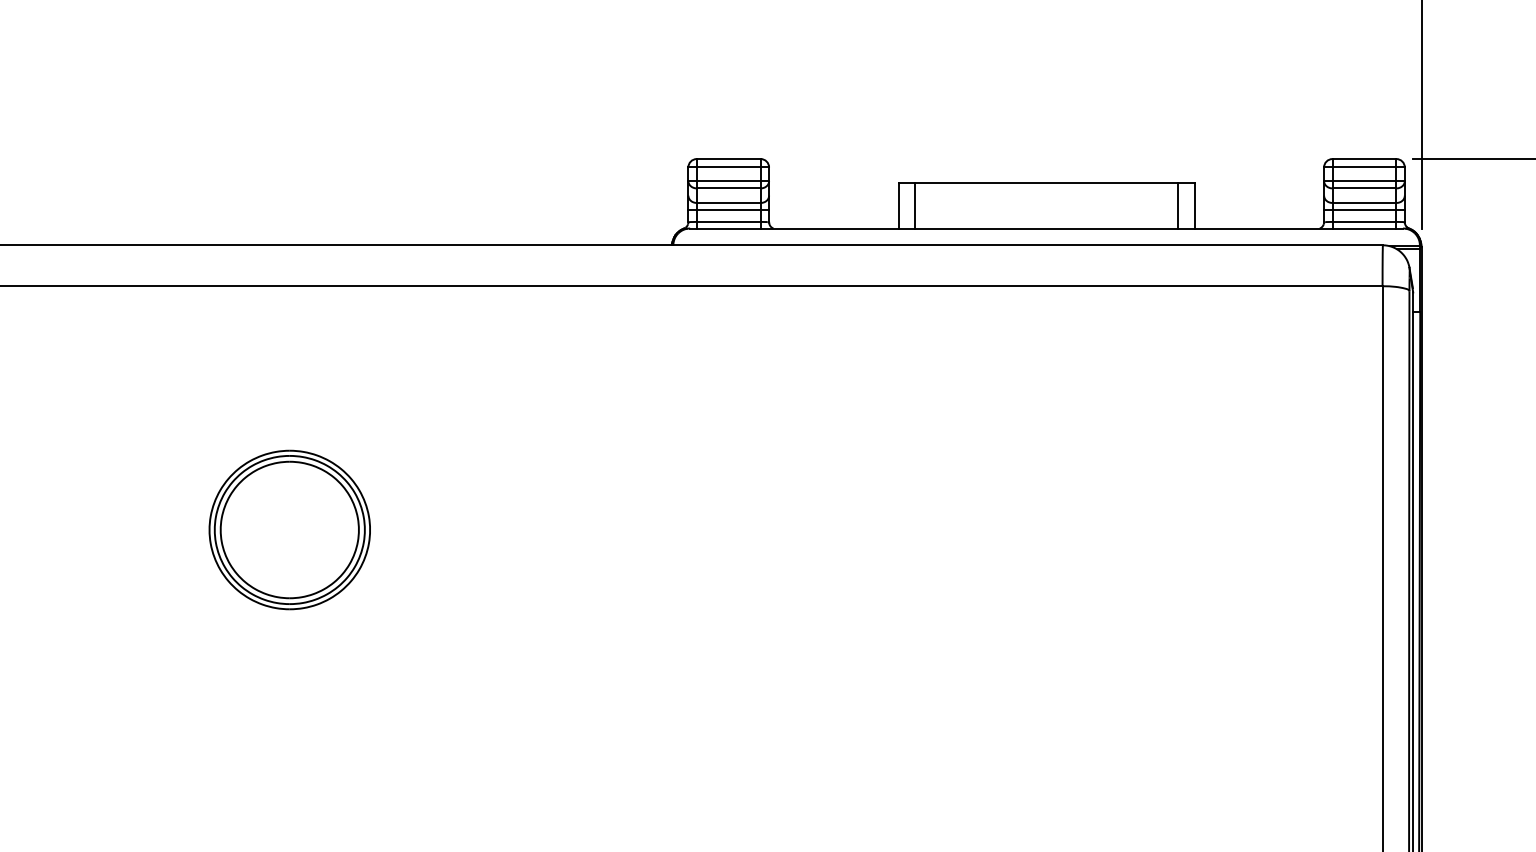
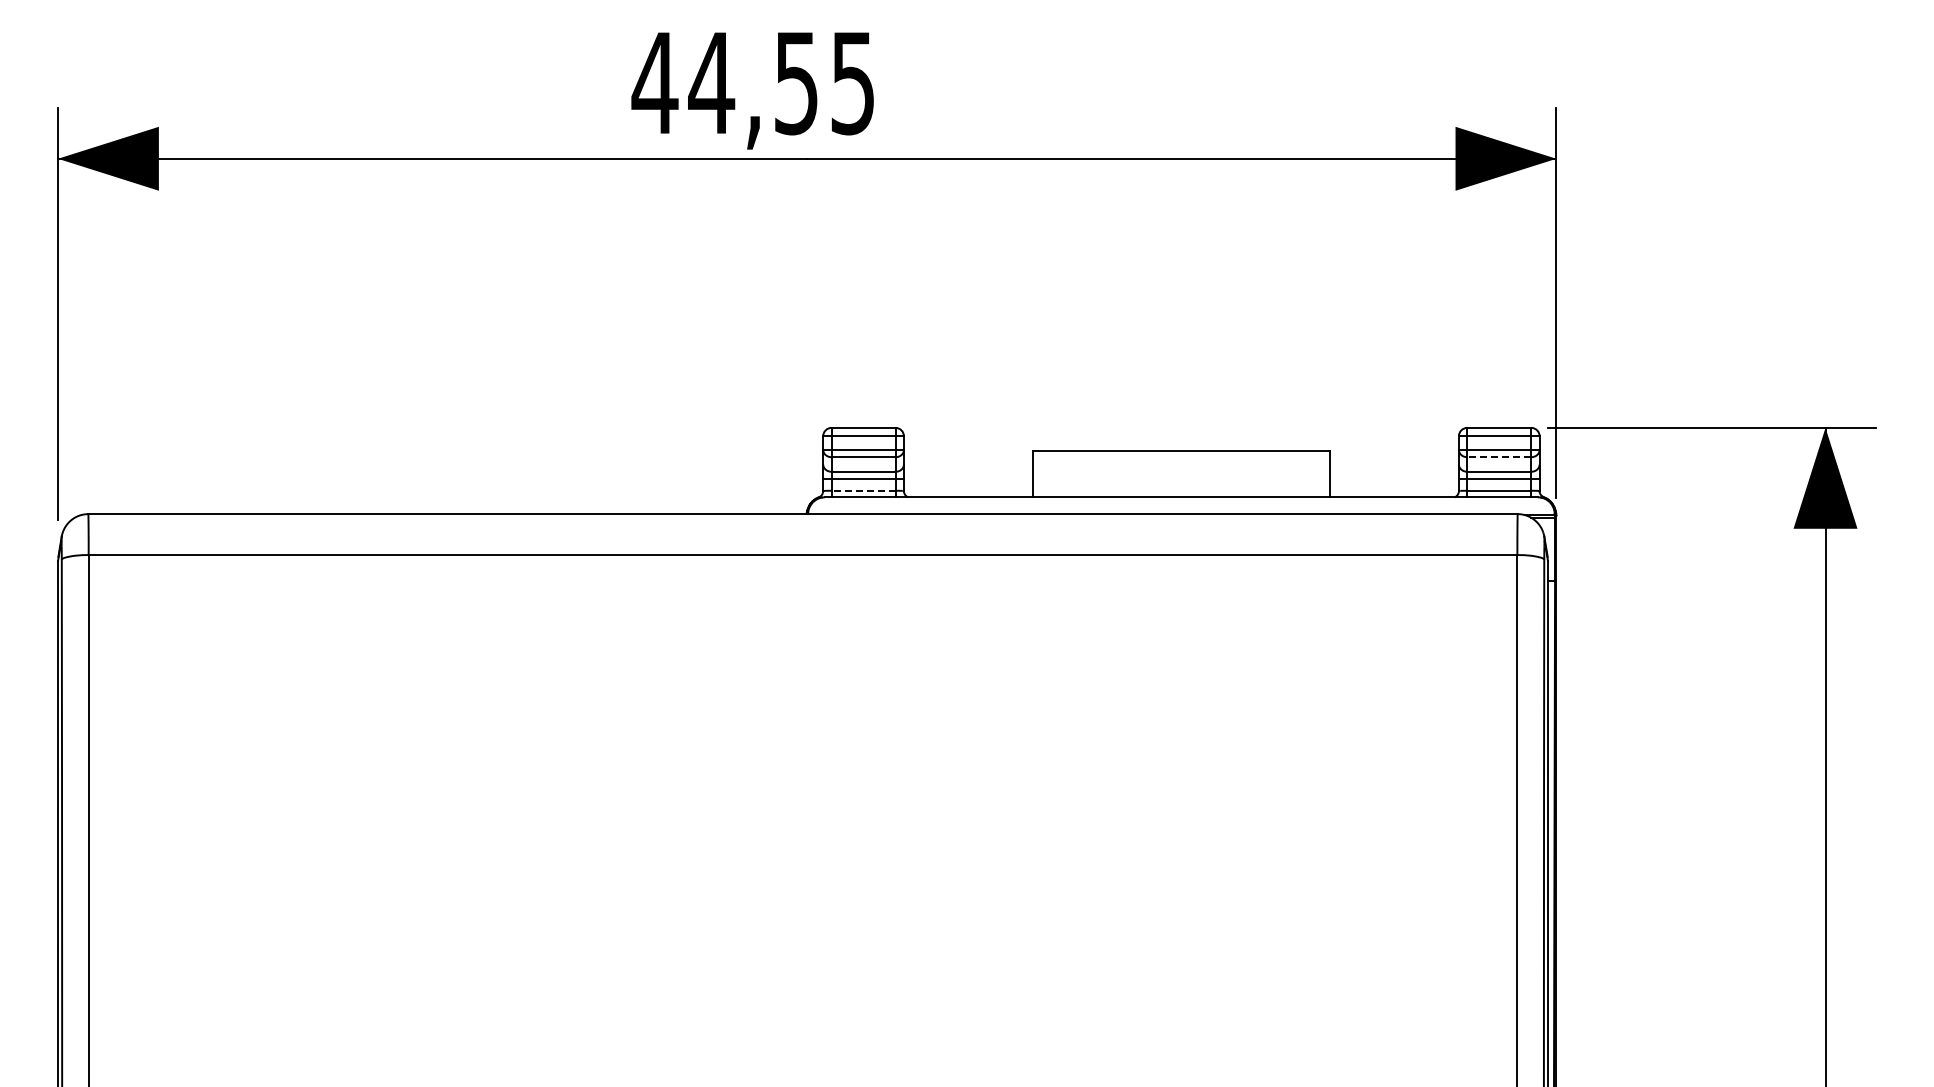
line: (1364, 188) -> (1499, 457), solid -> dashed
line: (915, 205) -> (1050, 474), removed
line: (1177, 205) -> (1312, 474), removed
line: (728, 221) -> (863, 490), solid -> dashed
part: (289, 529) -> (424, 798), removed

